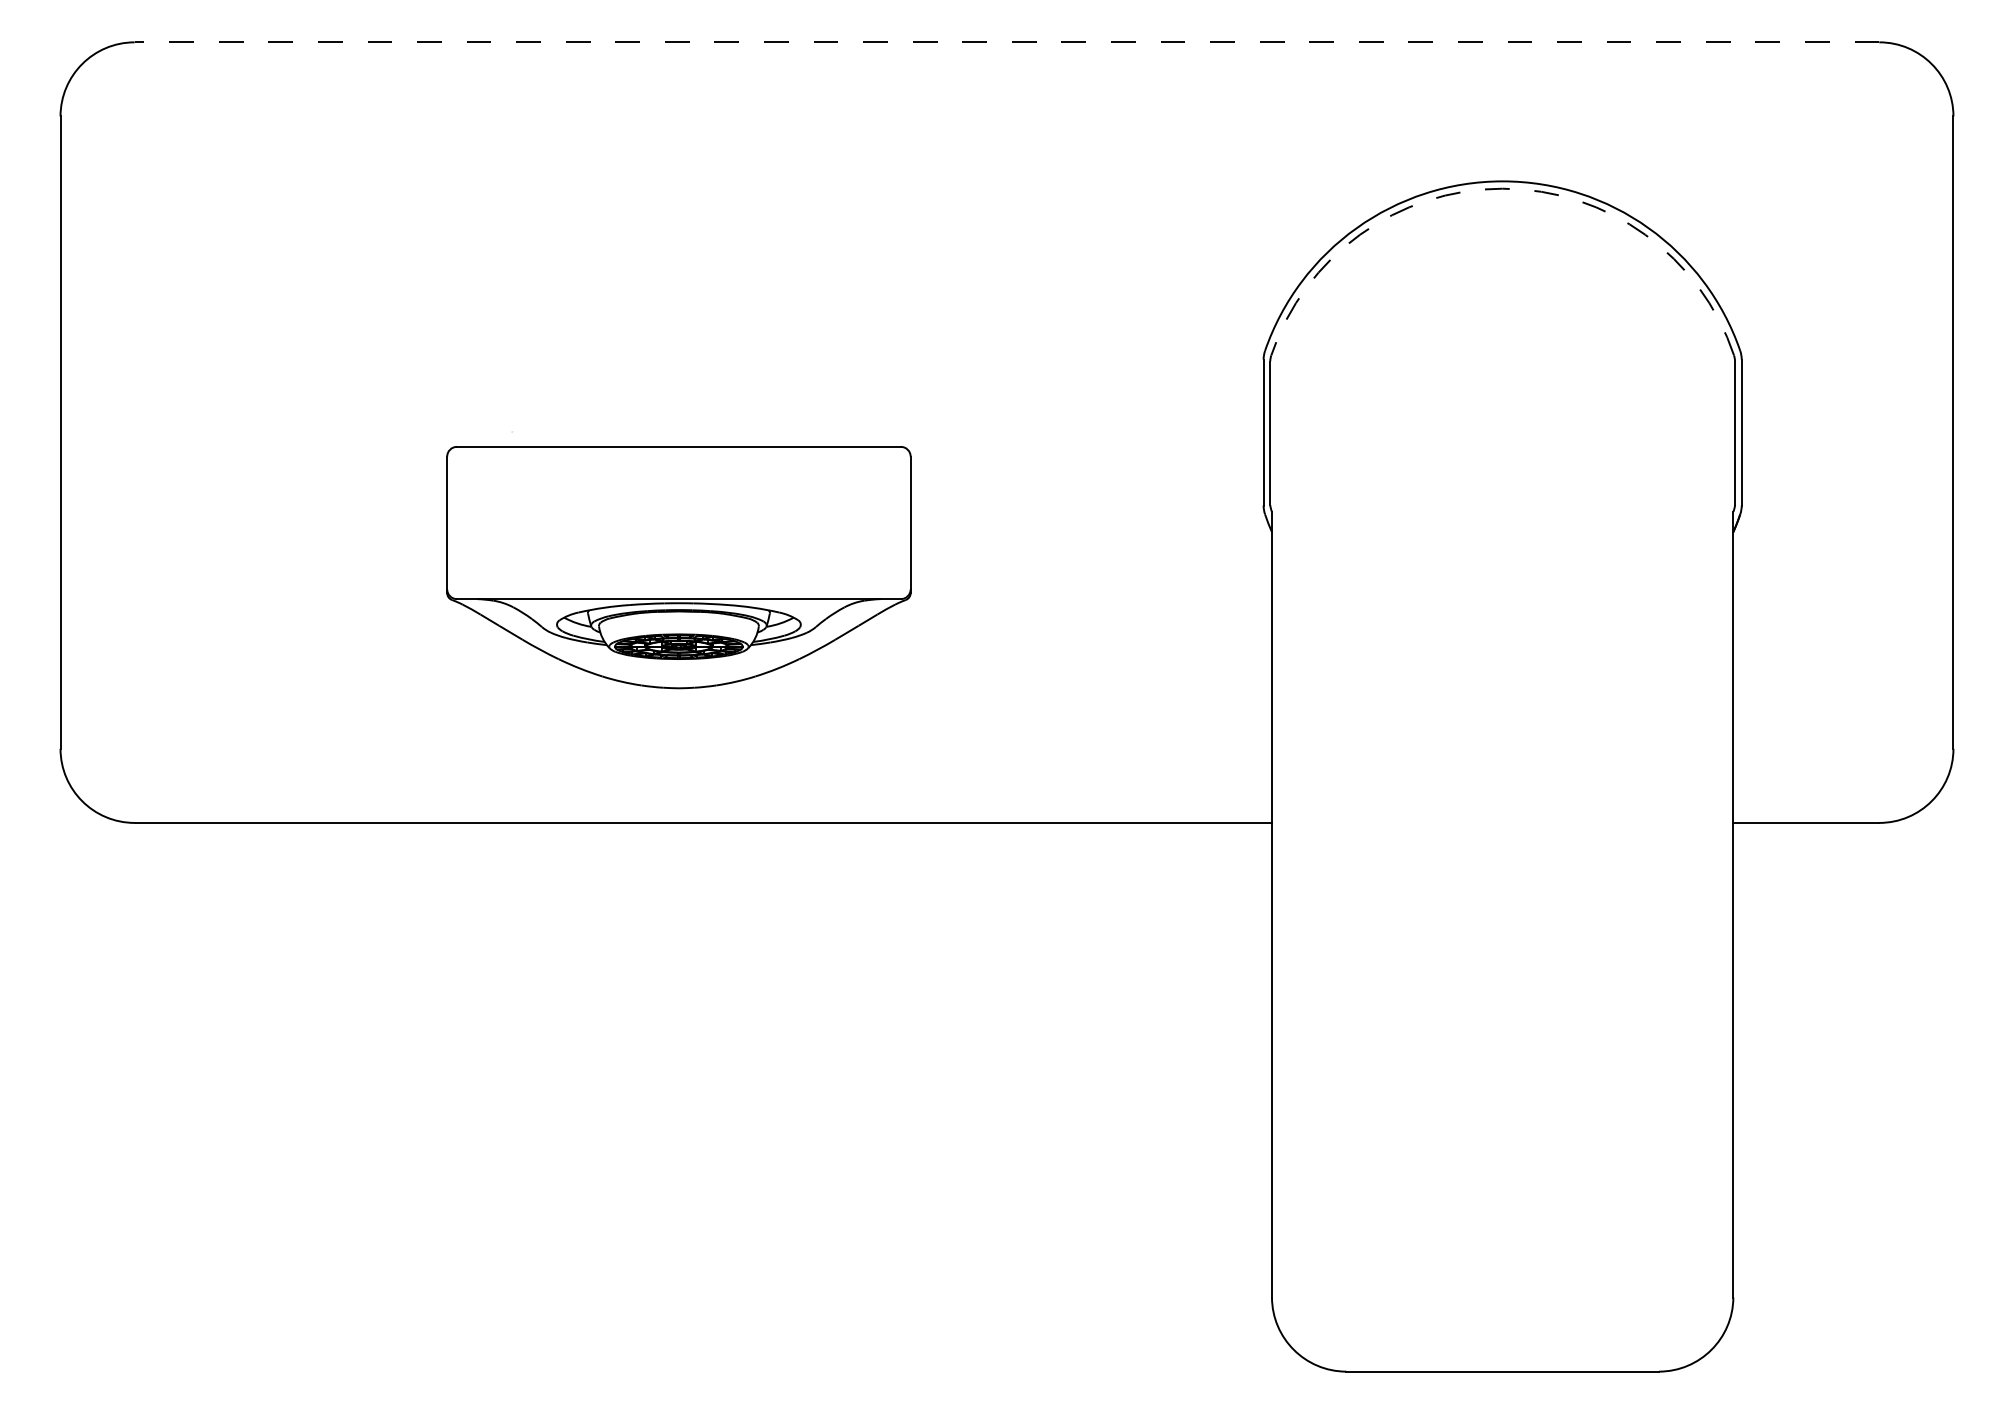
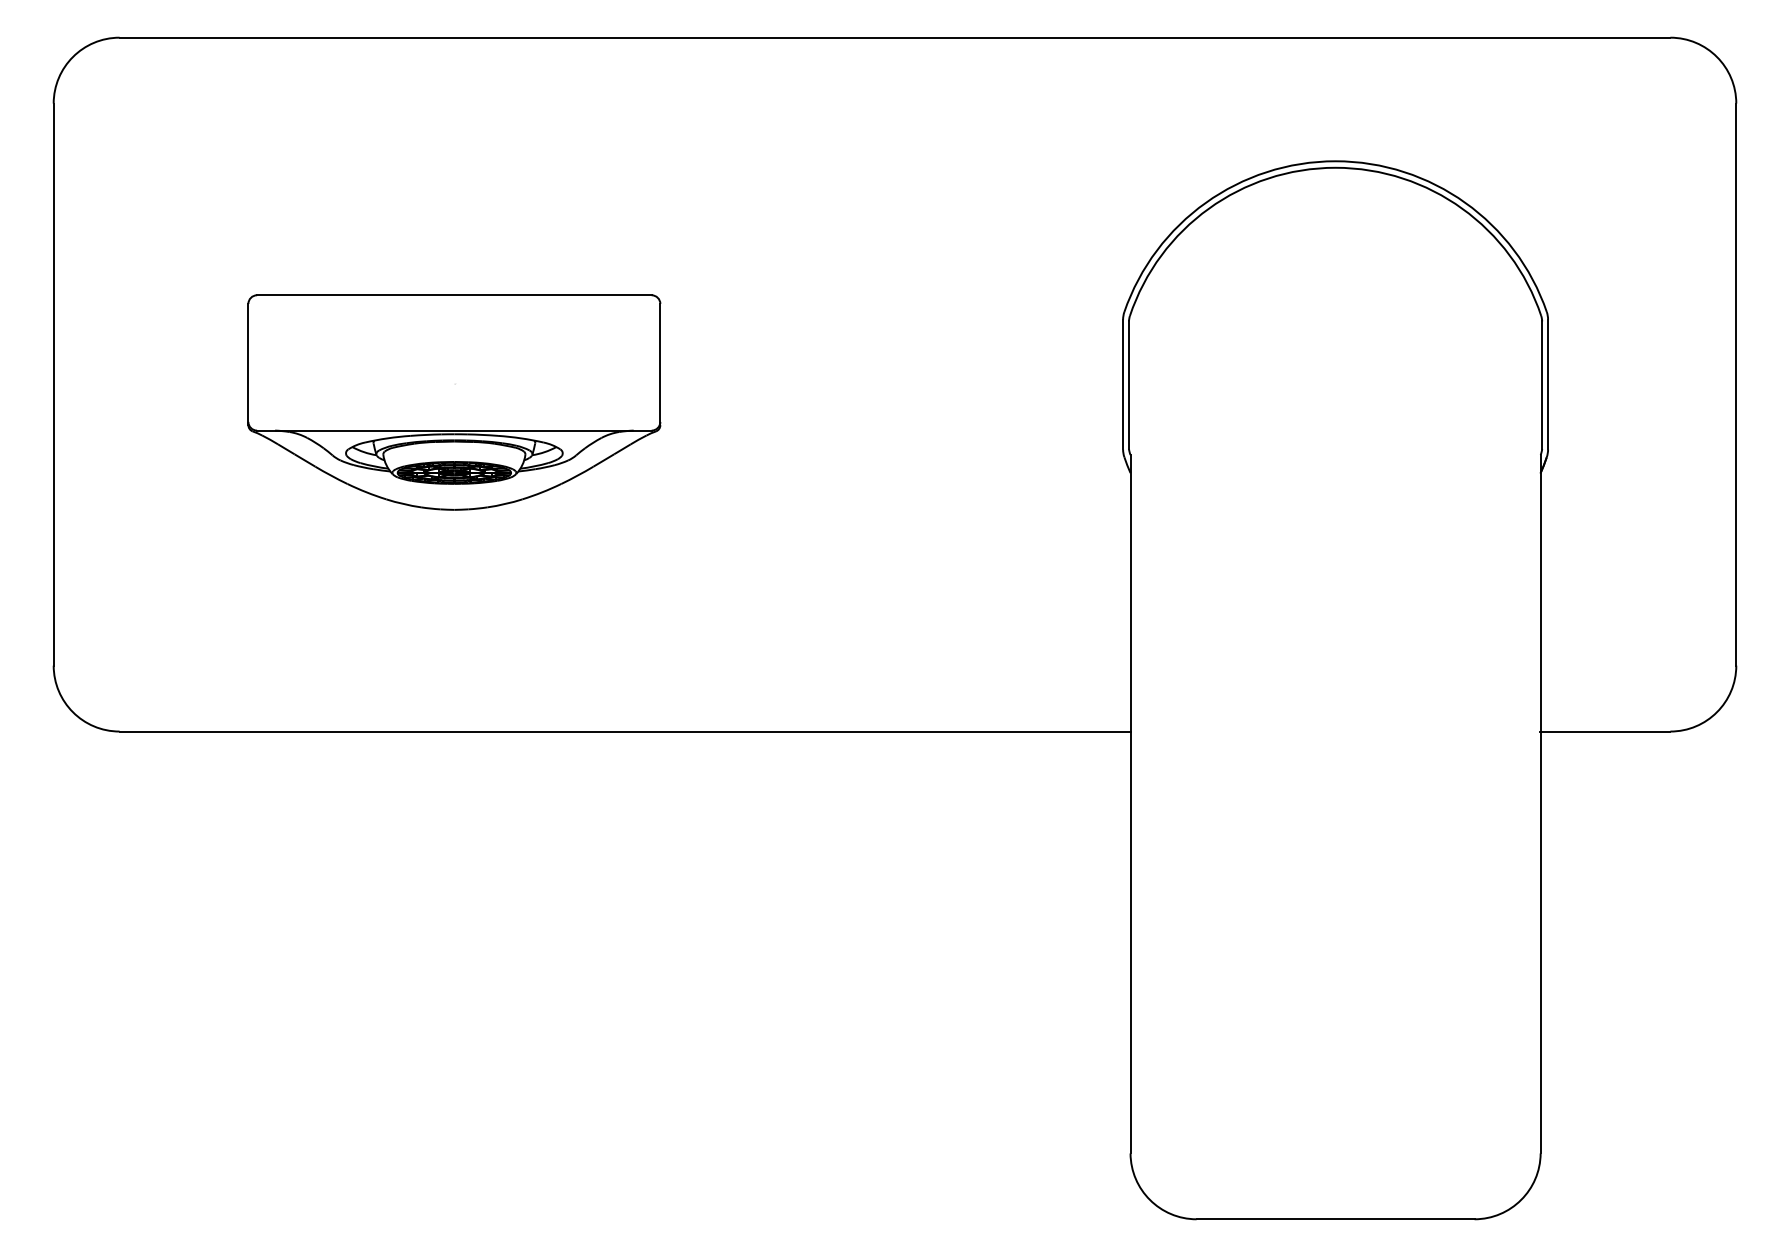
line: (1006, 42) -> (894, 37), dashed -> solid
arc: (1502, 188) -> (1335, 167), dashed -> solid
part: (679, 567) -> (454, 402), moved

